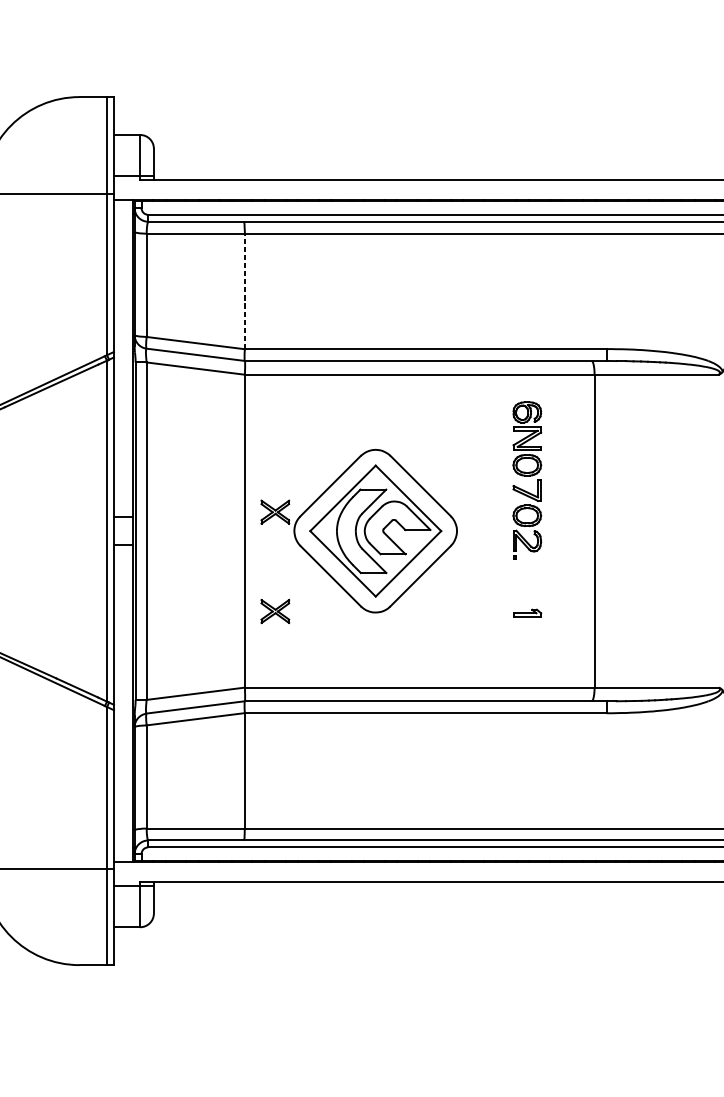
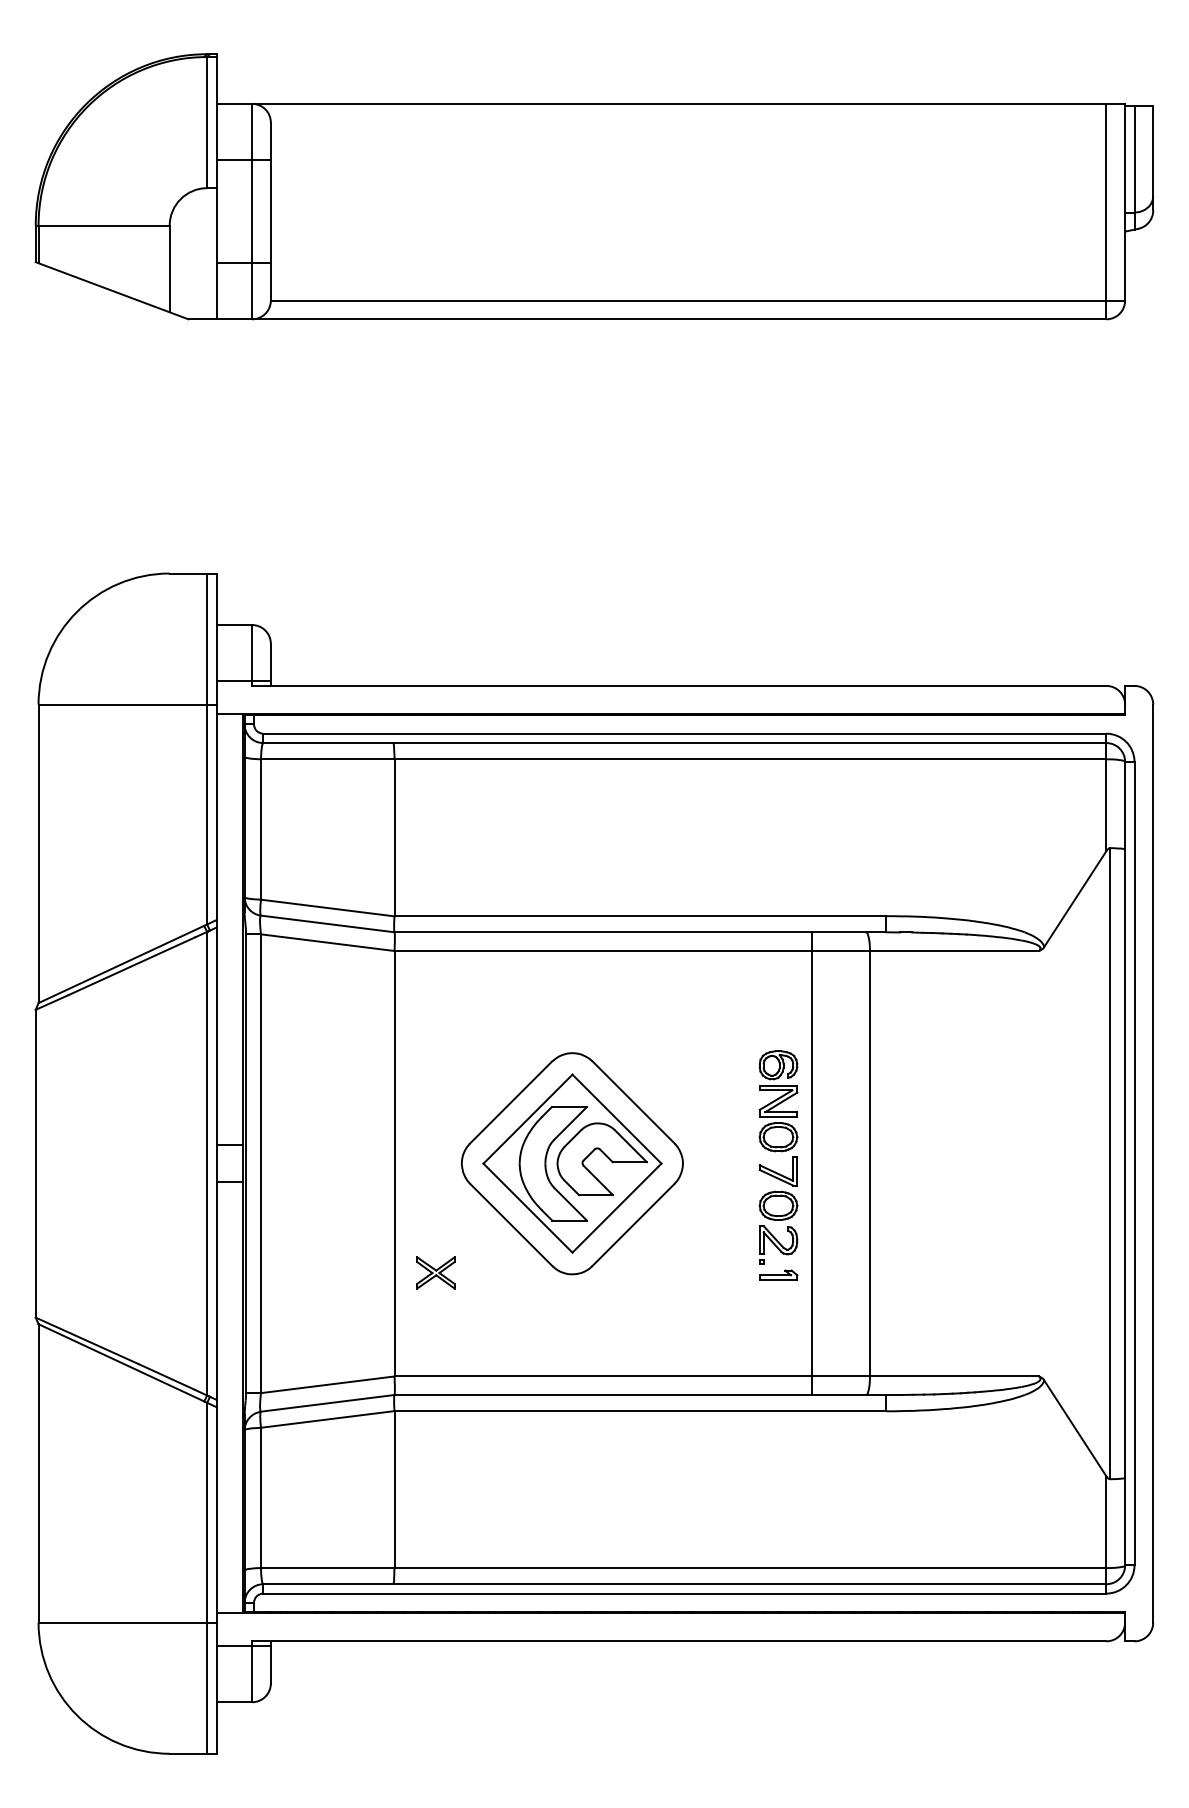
line: (244, 291) -> (394, 837), dashed -> solid
part: (527, 480) -> (778, 1157), moved
part: (275, 511) -> (435, 1137), removed
line: (551, 531) -> (811, 1163), added

